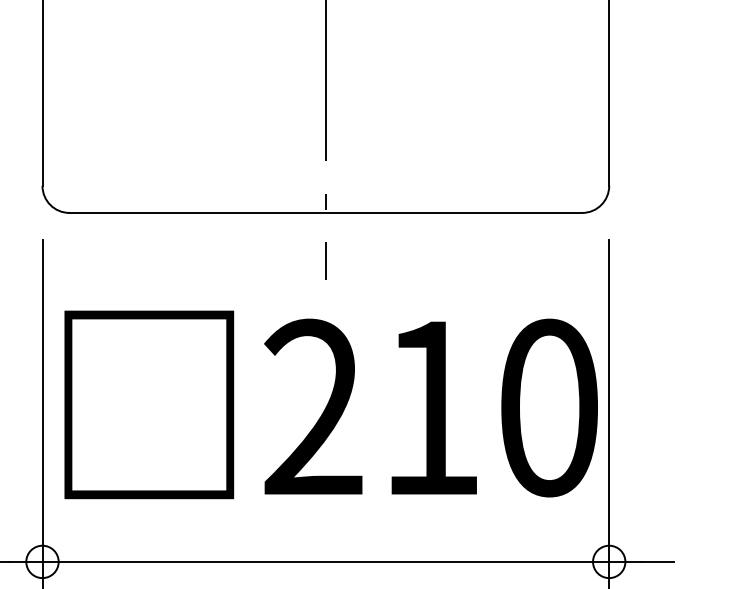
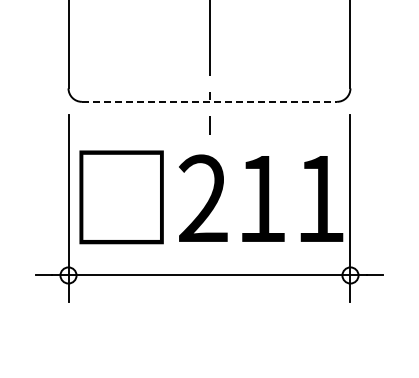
line: (325, 212) -> (209, 101), solid -> dashed
text: (548, 407) -> (320, 198), 210 -> 211

